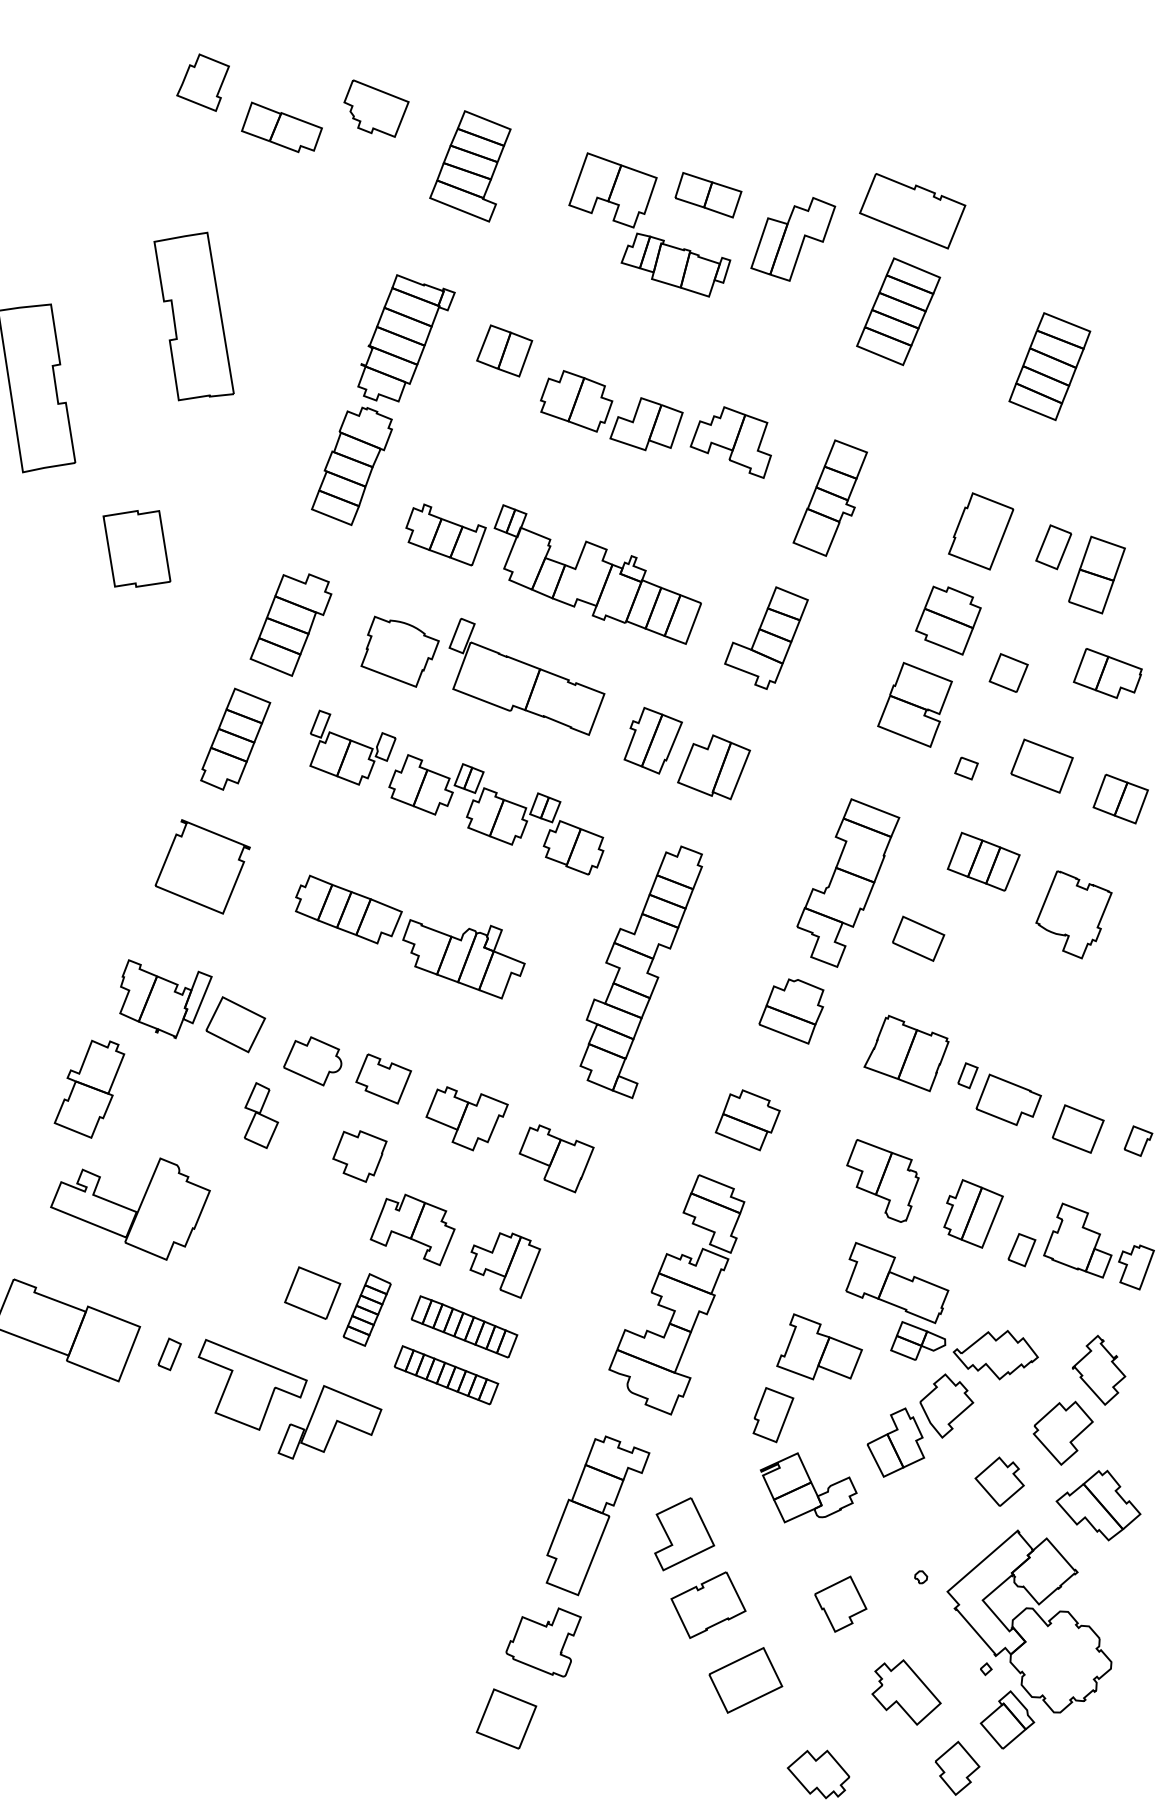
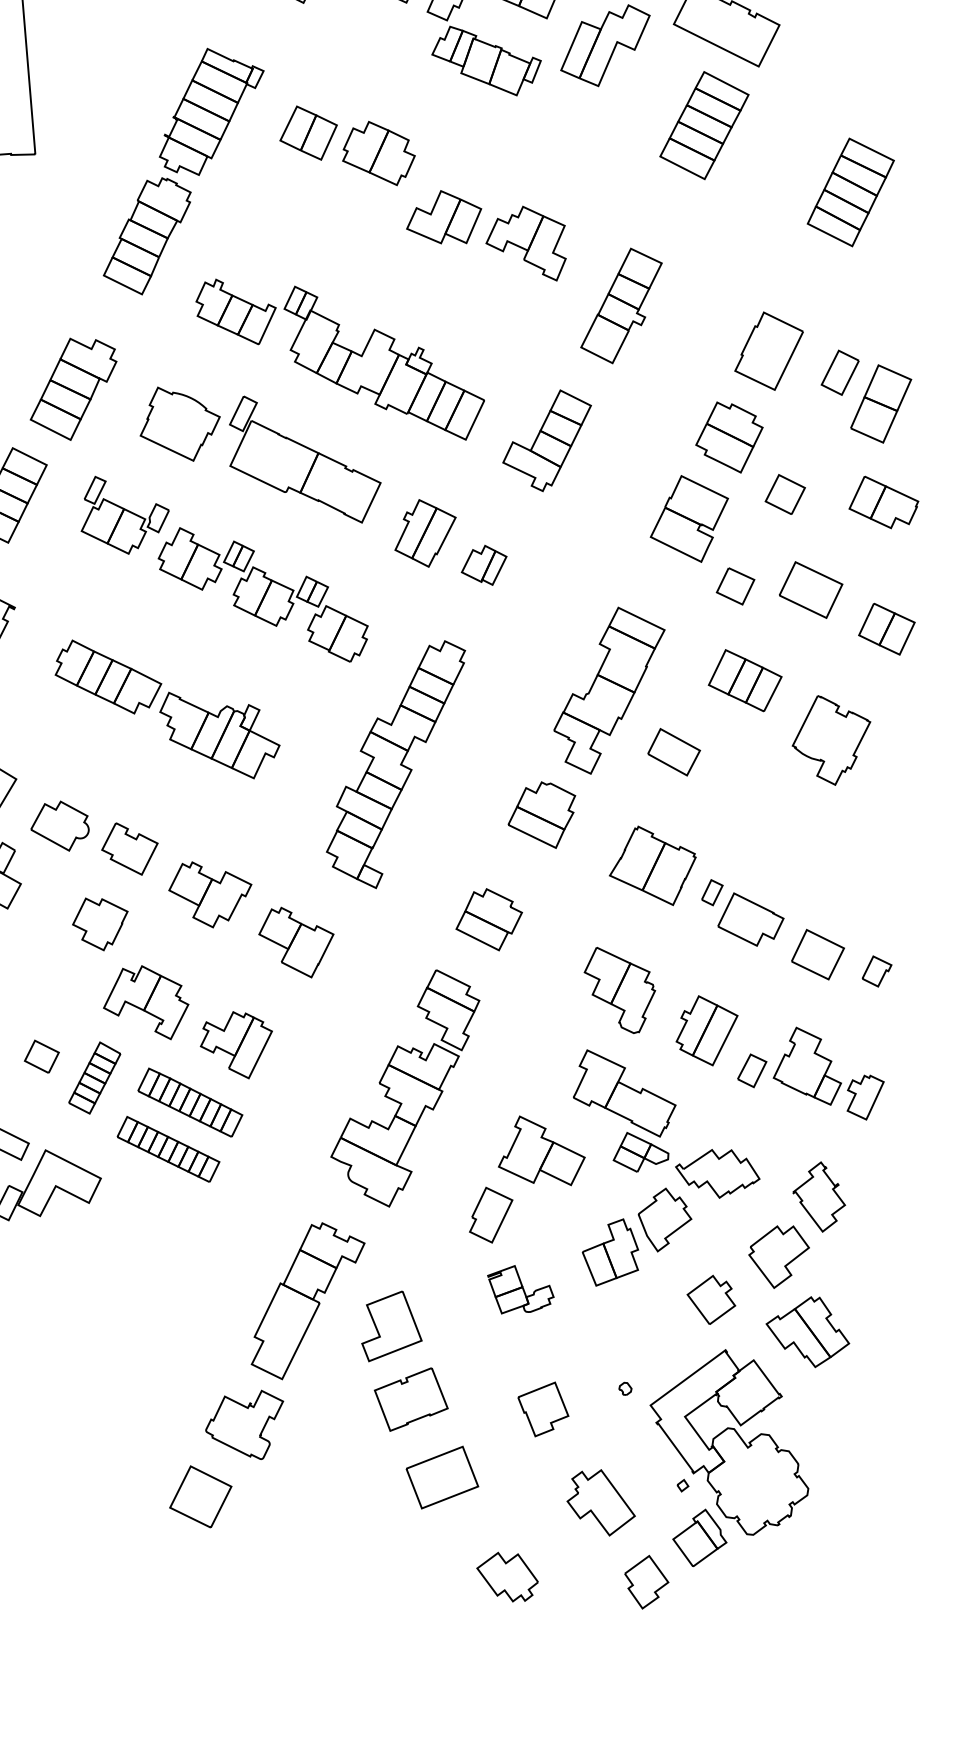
part: (576, 401) -> (379, 153), moved
part: (714, 767) -> (484, 565), size x0.6
part: (966, 768) -> (735, 586), size x1.6
part: (312, 1292) -> (41, 1056), size x0.6
part: (808, 1487) -> (520, 1290), size x0.7

